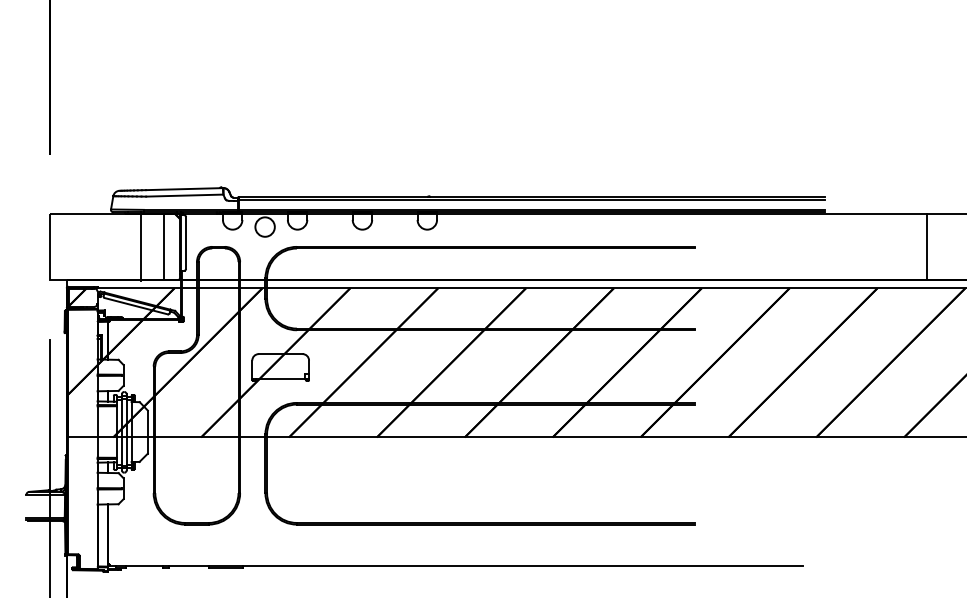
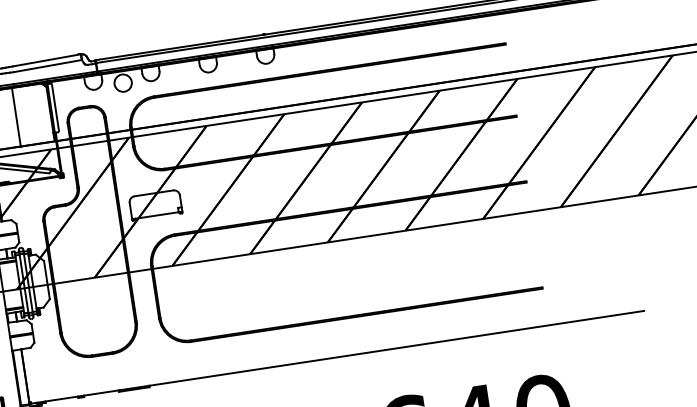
line: (164, 246) -> (36, 113), removed

